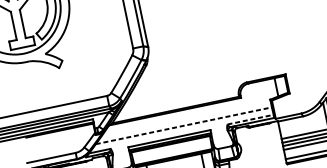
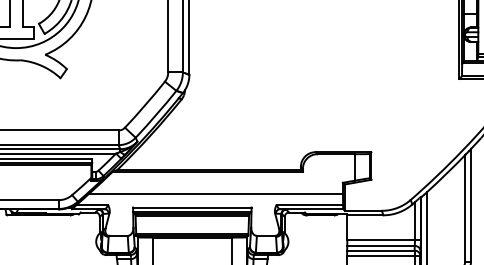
line: (250, 119) -> (310, 204), dashed -> solid
line: (183, 125) -> (215, 193), dashed -> solid

